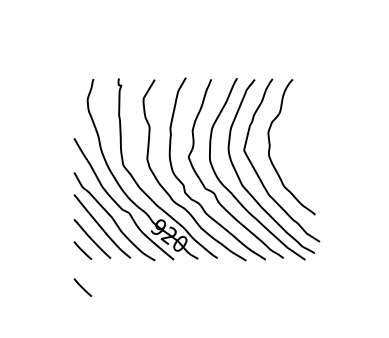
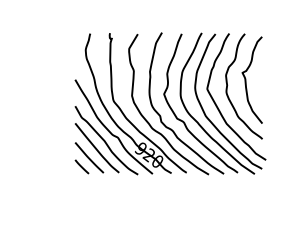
curve: (294, 138) -> (246, 79), added
line: (82, 287) -> (81, 195), removed

